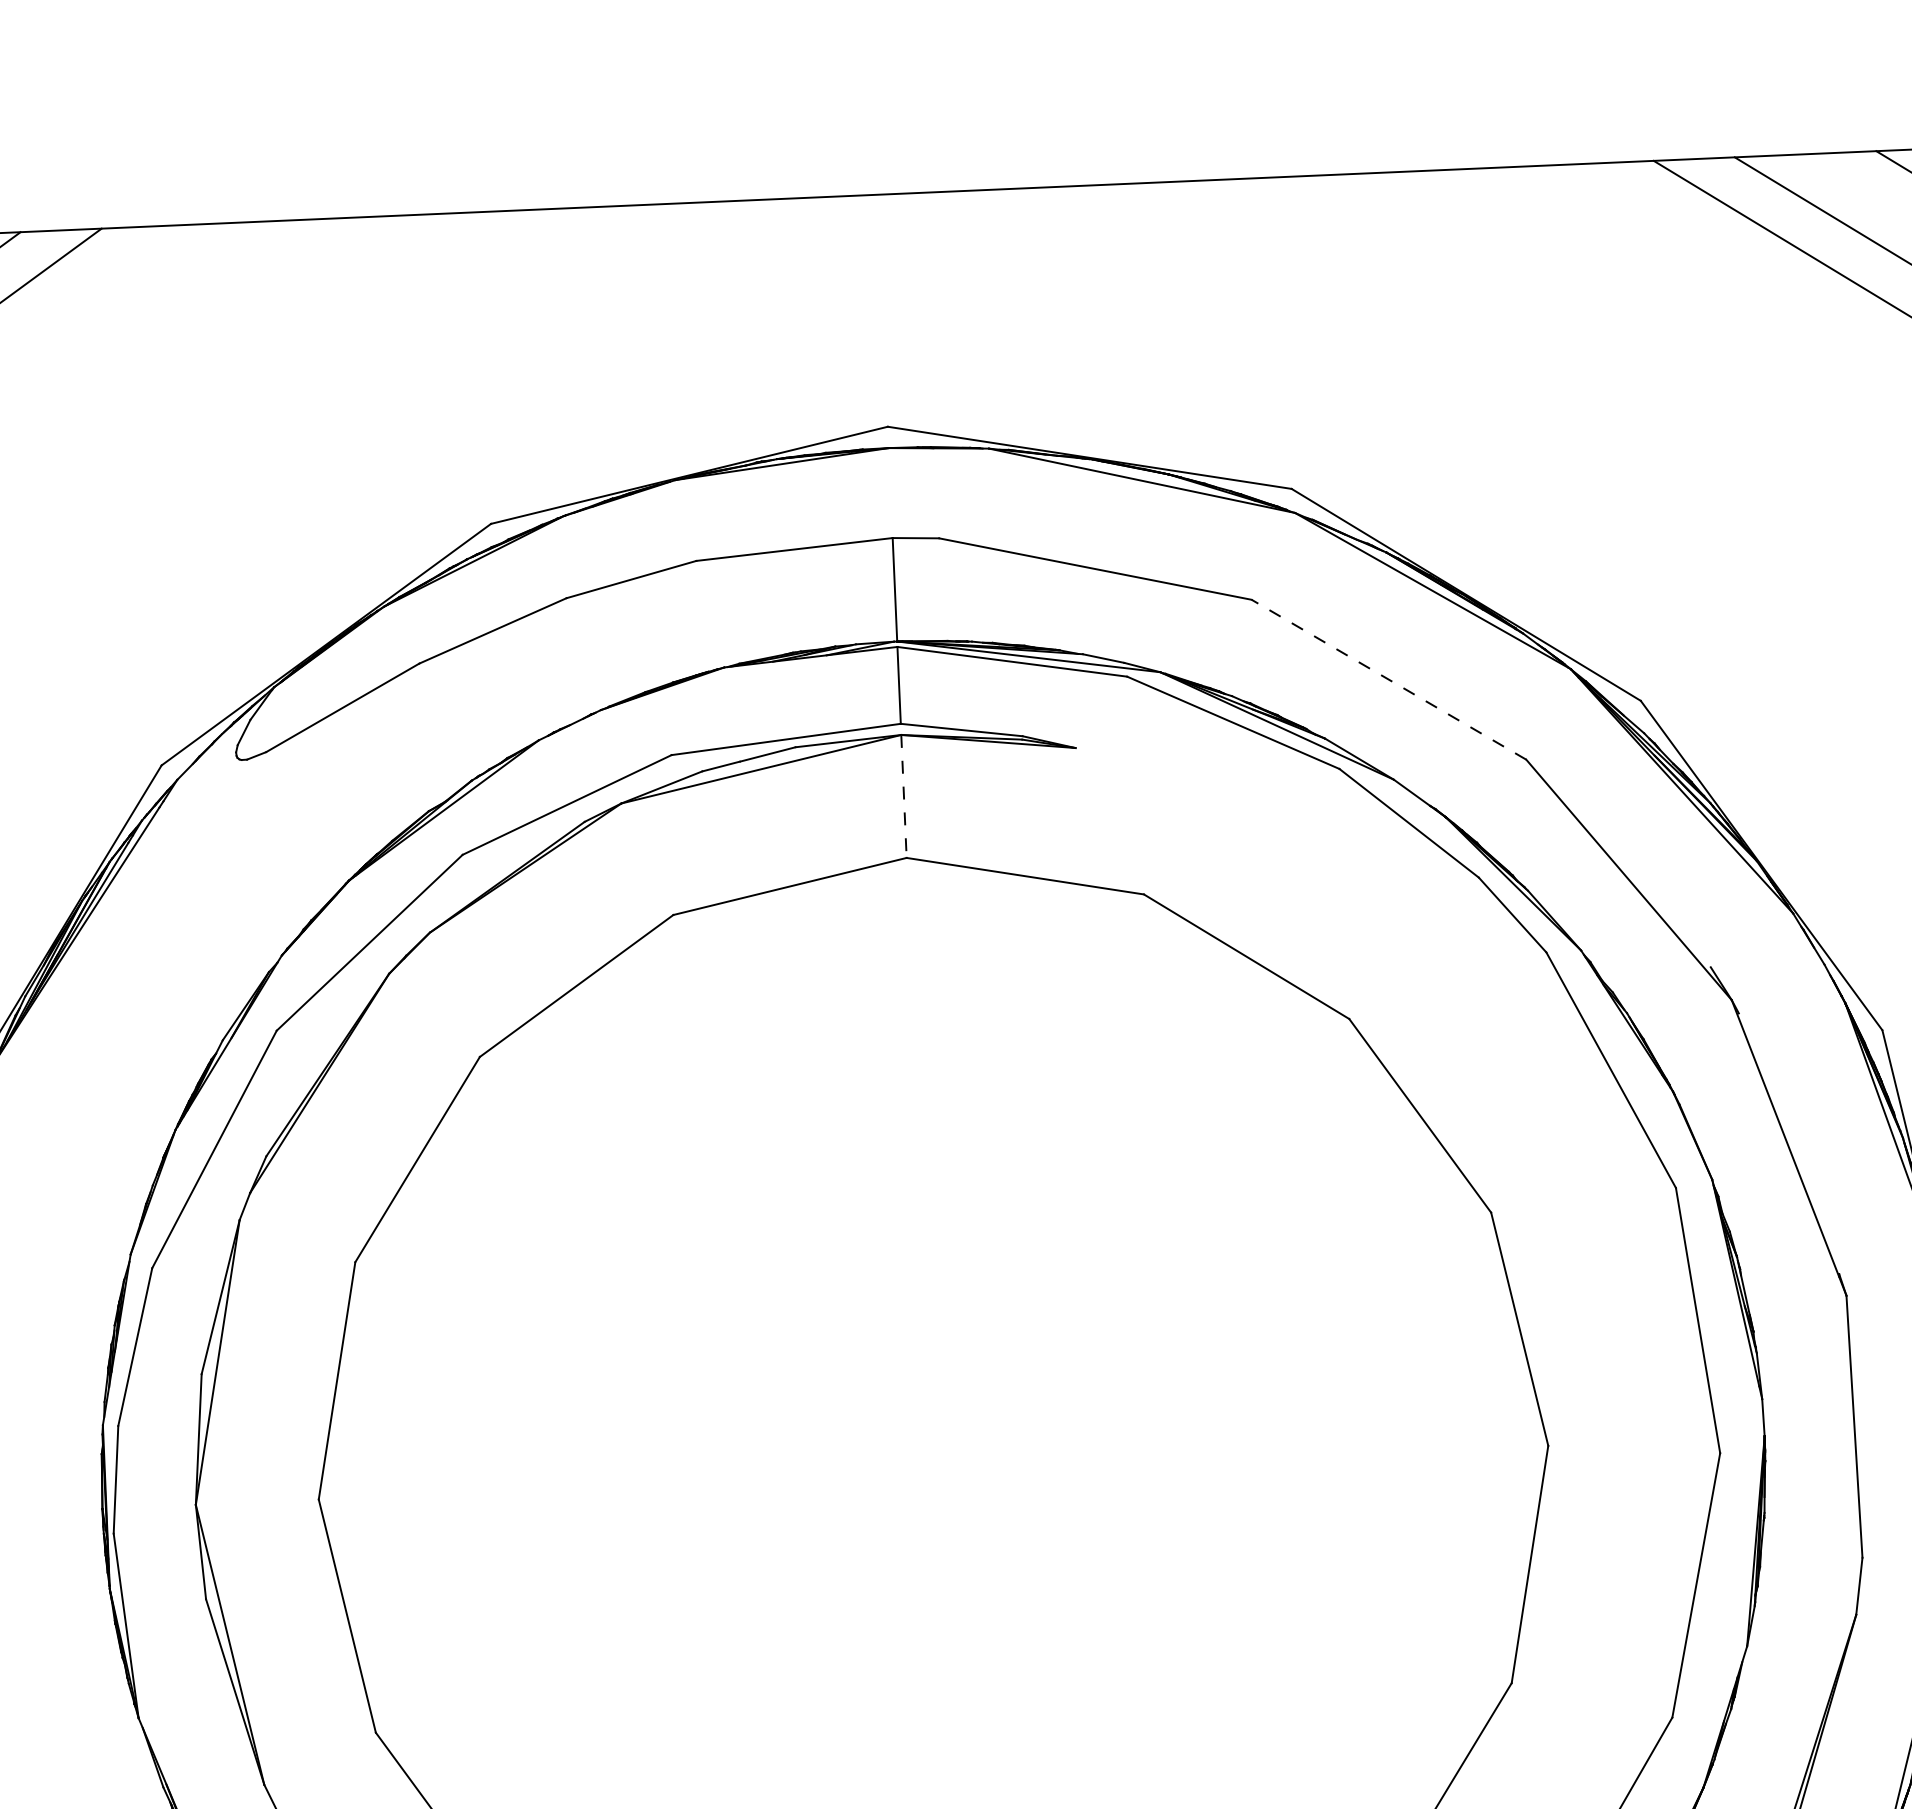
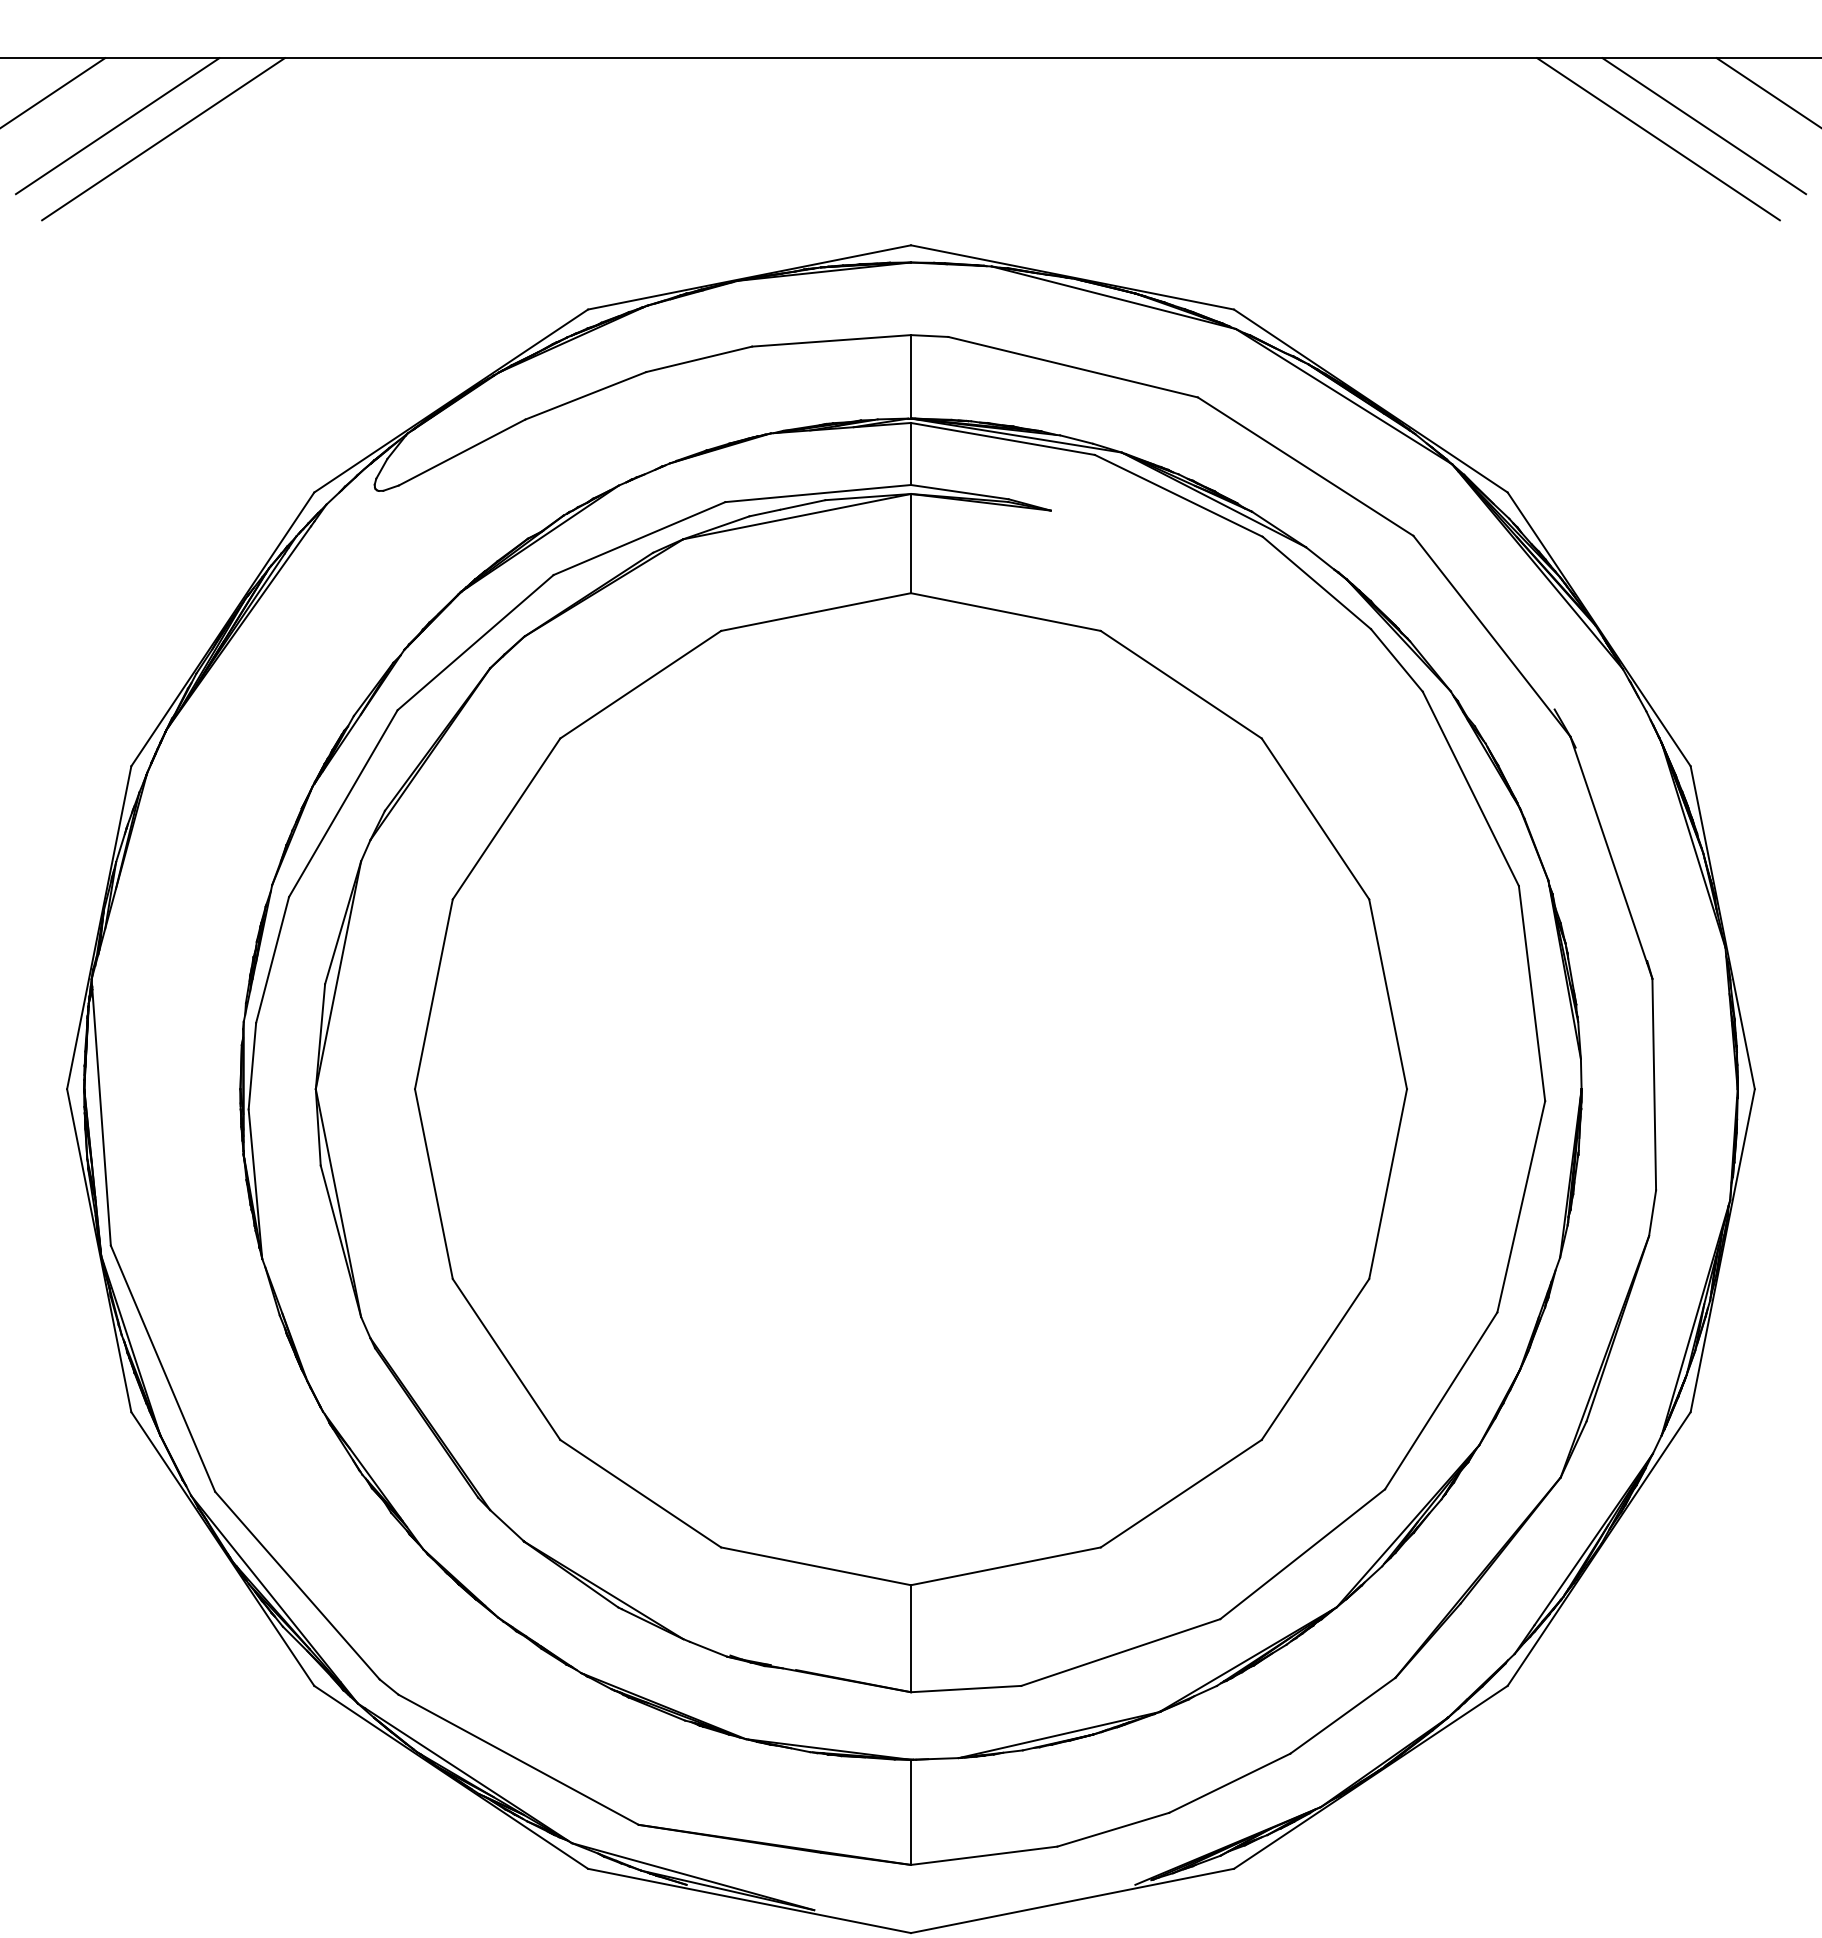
line: (1388, 679) -> (1305, 466), dashed -> solid
line: (903, 796) -> (910, 543), dashed -> solid

